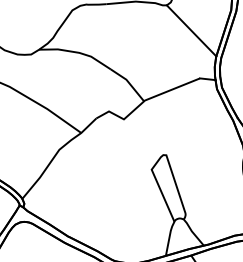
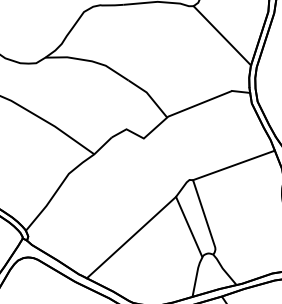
line: (201, 142) -> (233, 165), added
line: (112, 204) -> (130, 237), added

